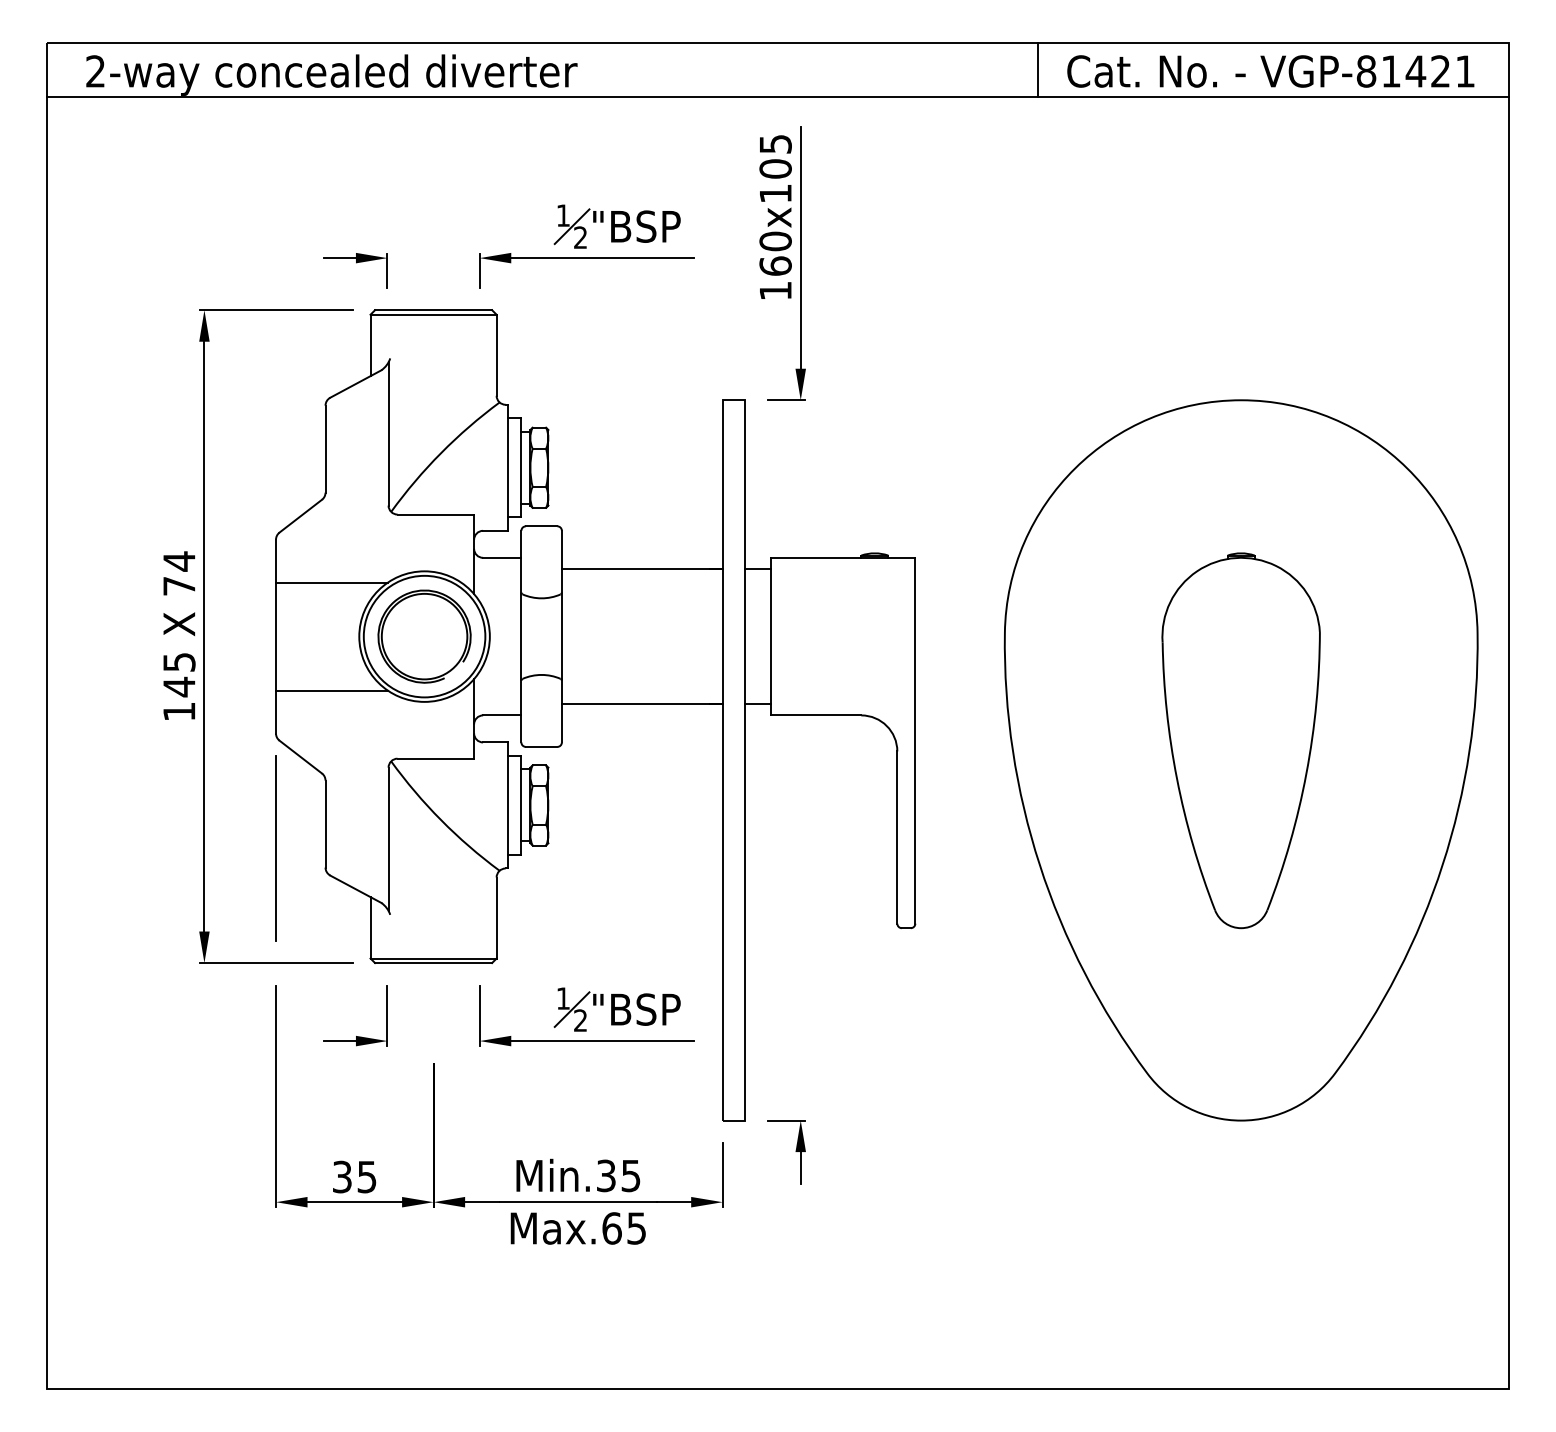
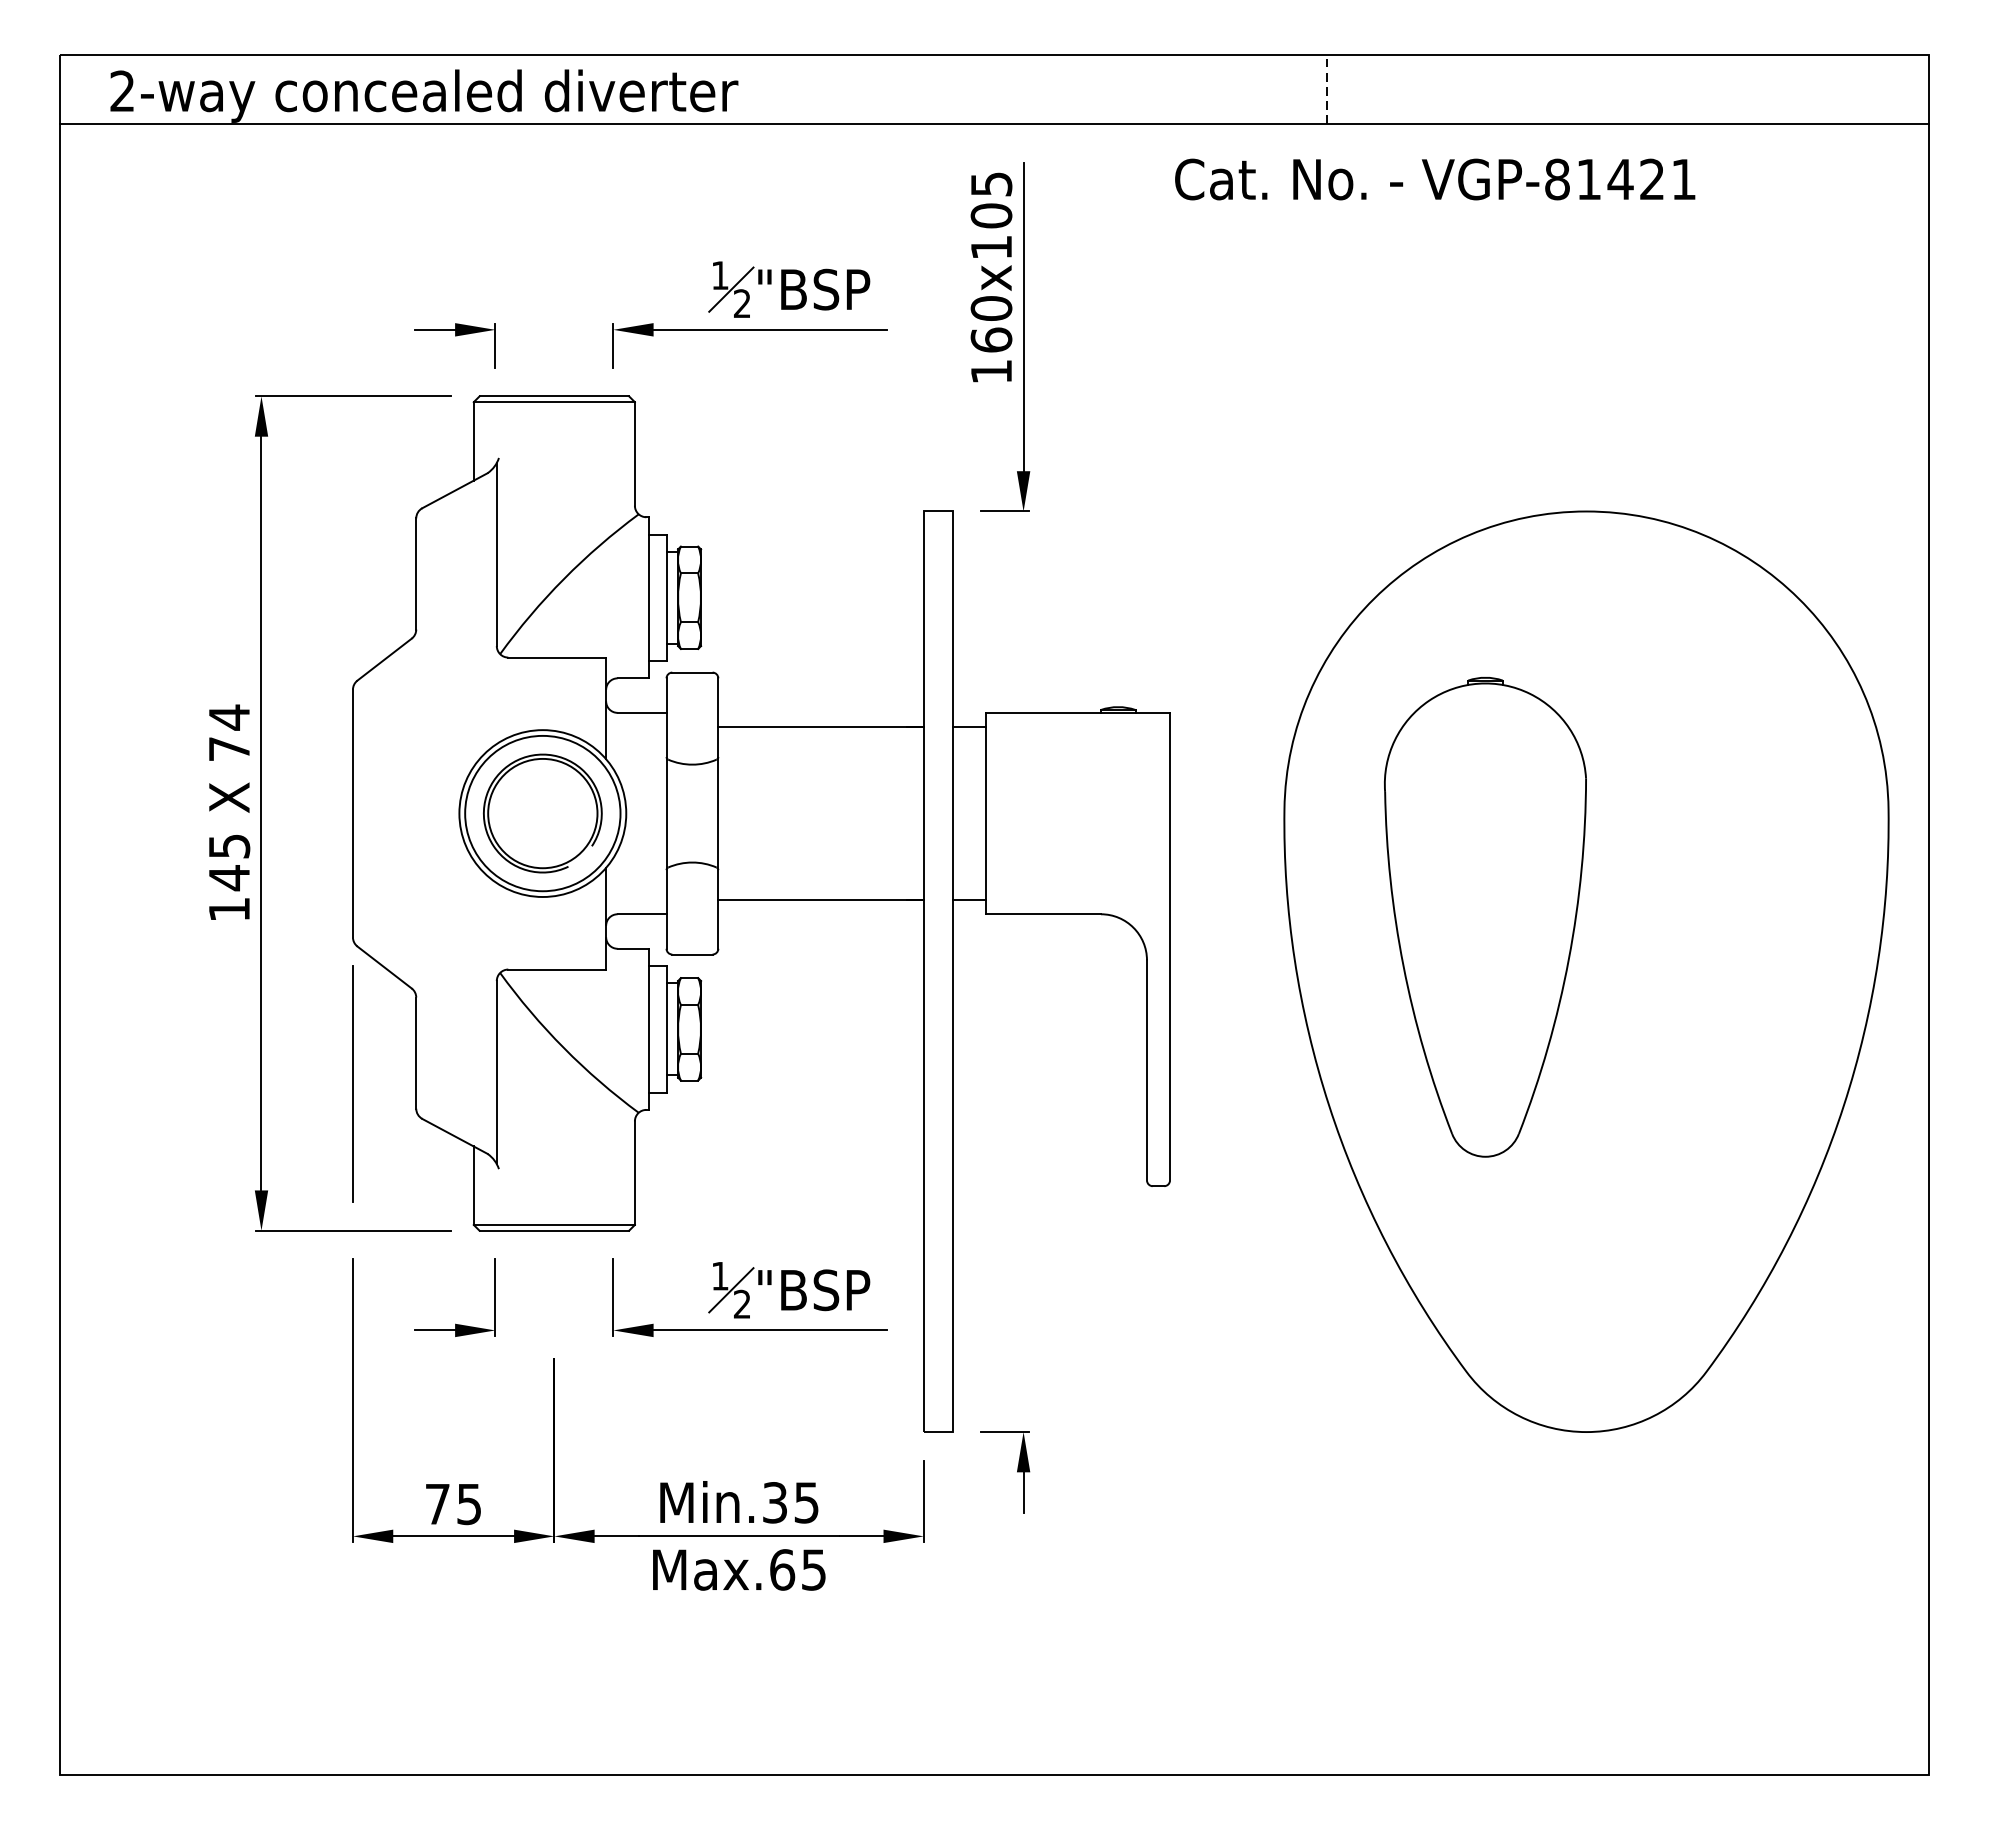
line: (1038, 69) -> (1327, 88), solid -> dashed
text: (1270, 71) -> (1434, 179), moved
line: (331, 582) -> (423, 744), removed
line: (331, 690) -> (423, 882), removed
part: (1240, 740) -> (1484, 916), moved
text: (342, 1176) -> (437, 1503), 35 -> 75

